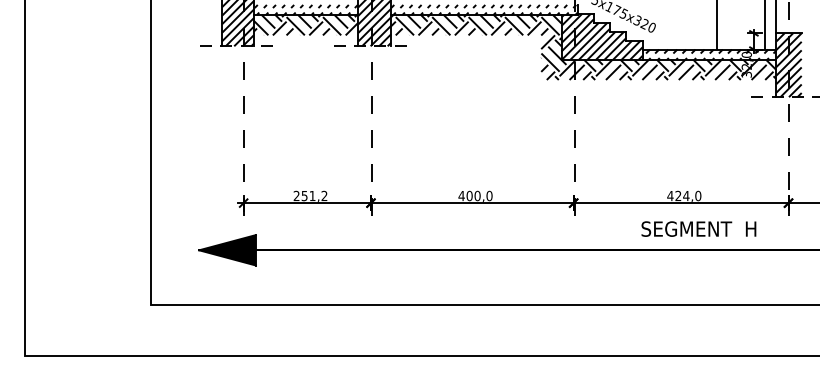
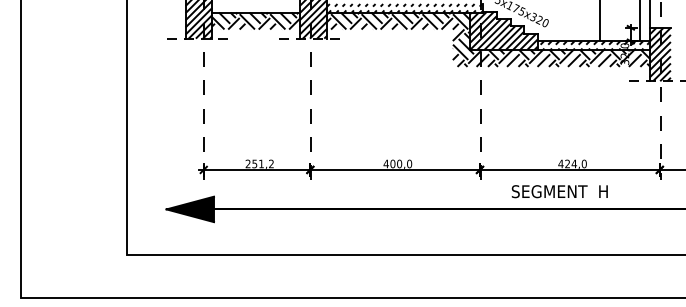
hatch: (306, 10) -> (256, 8), removed
text: (698, 228) -> (559, 191), moved

